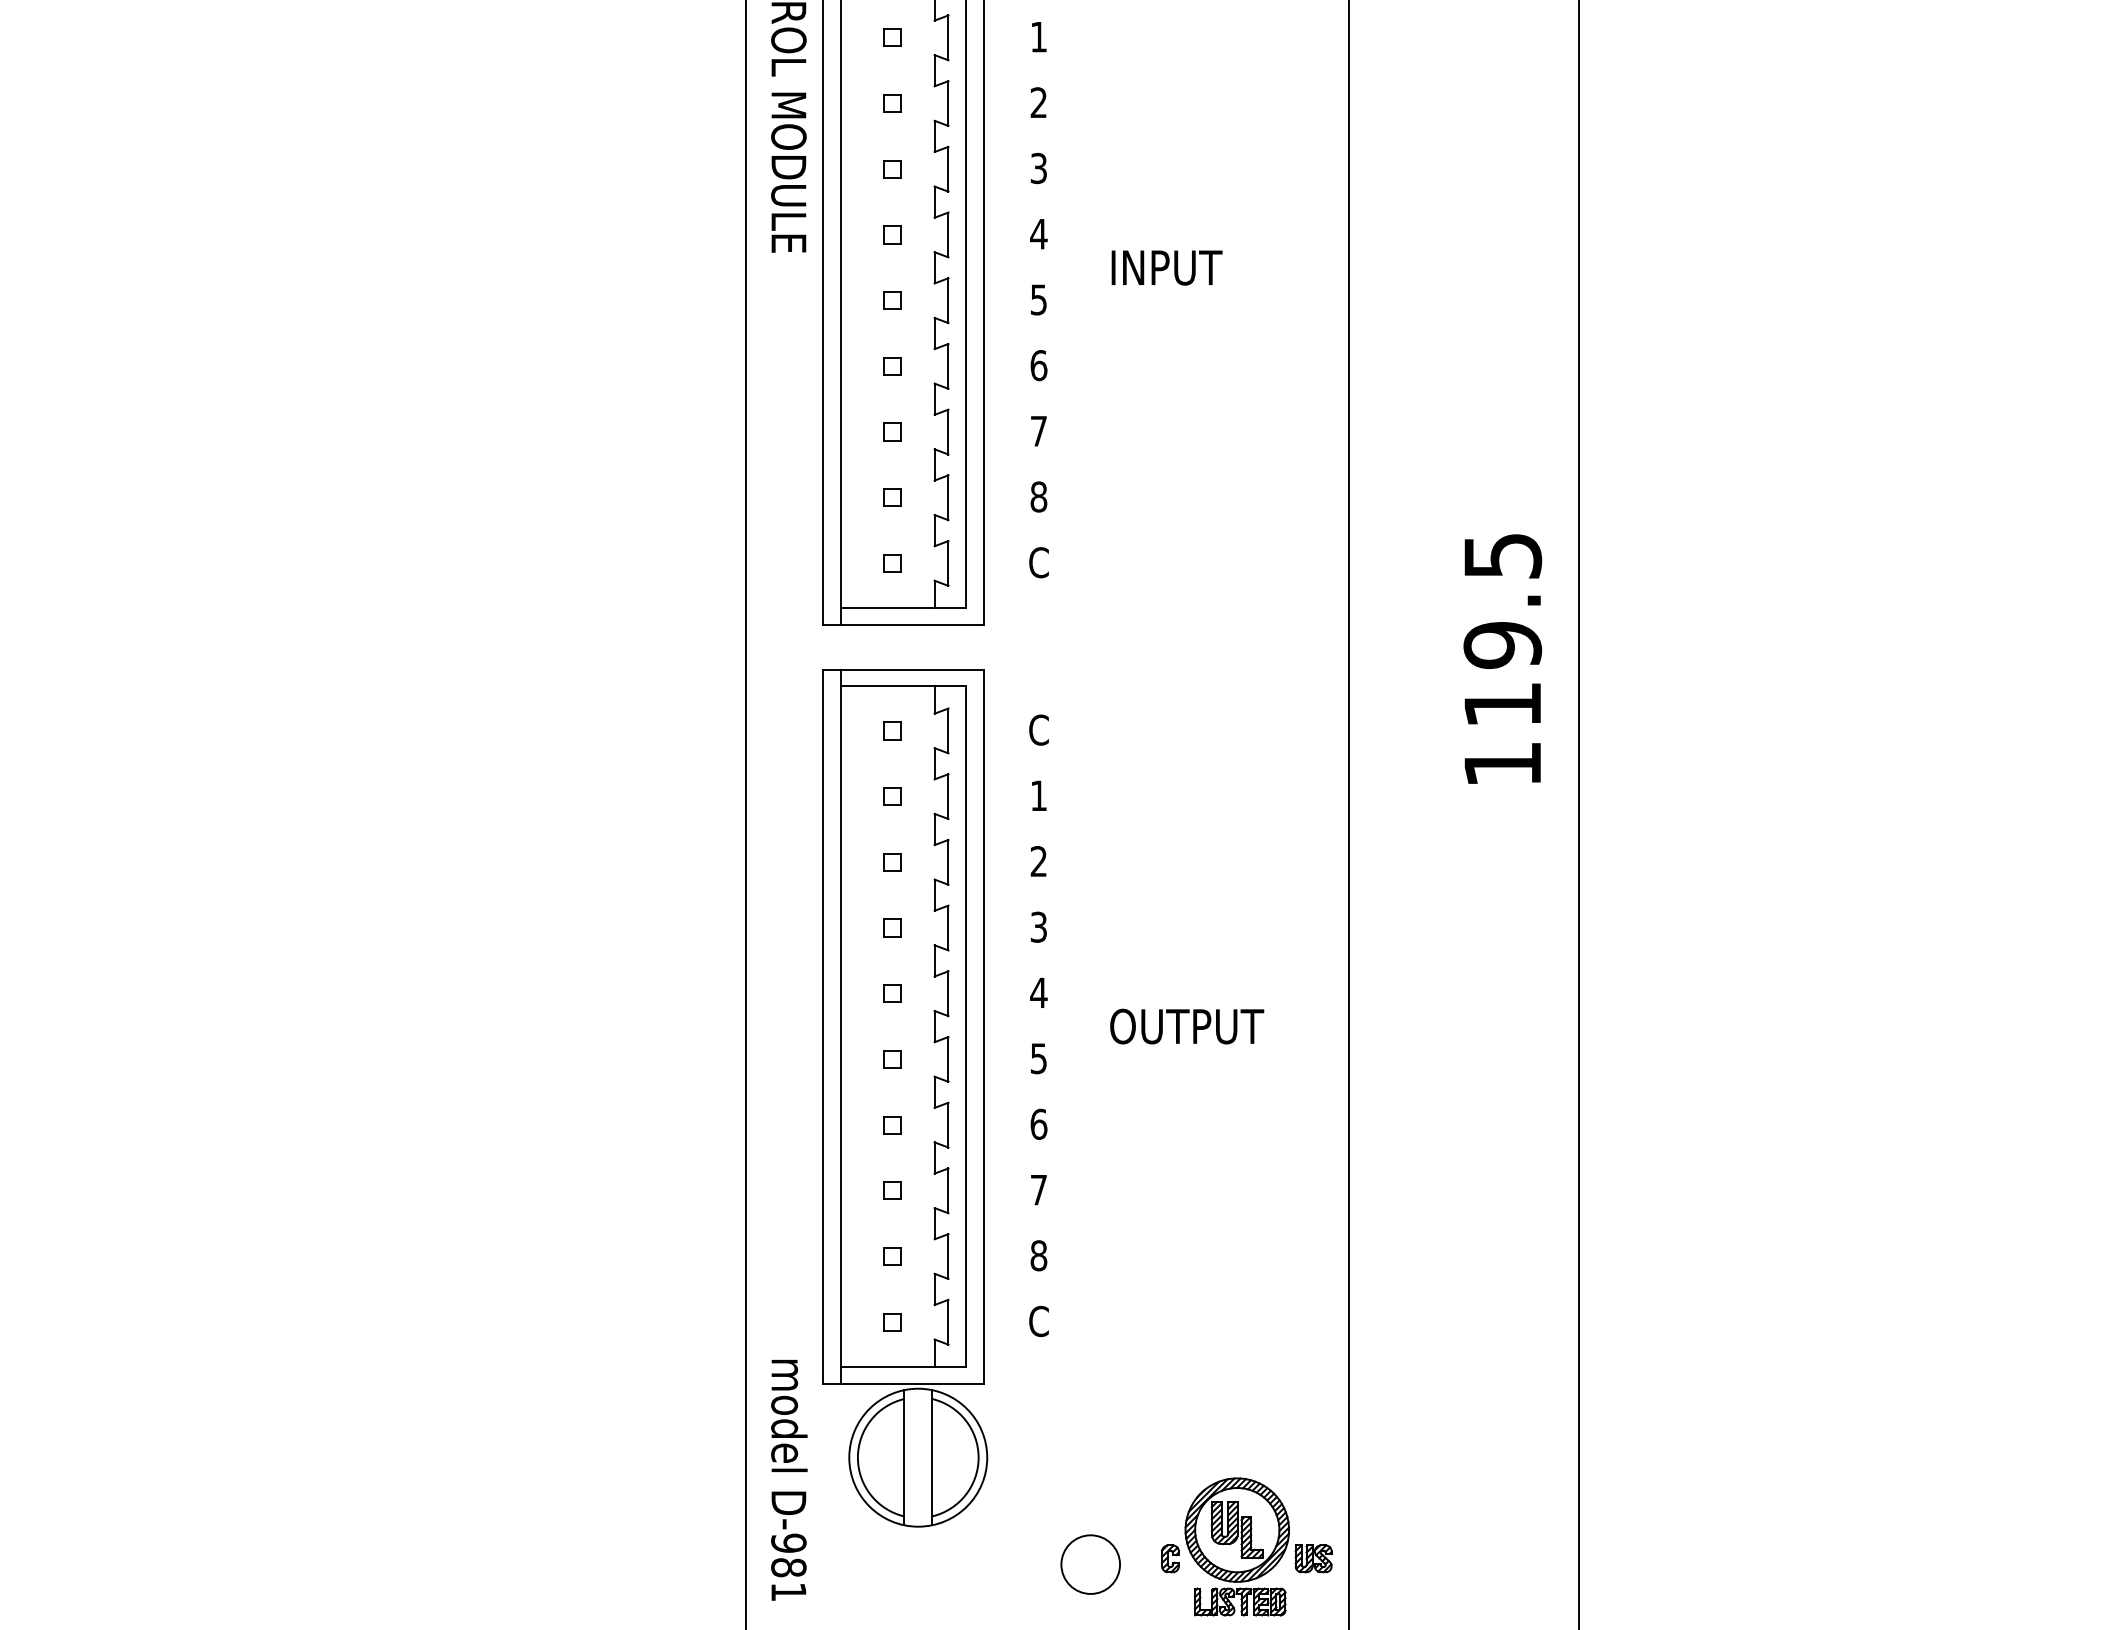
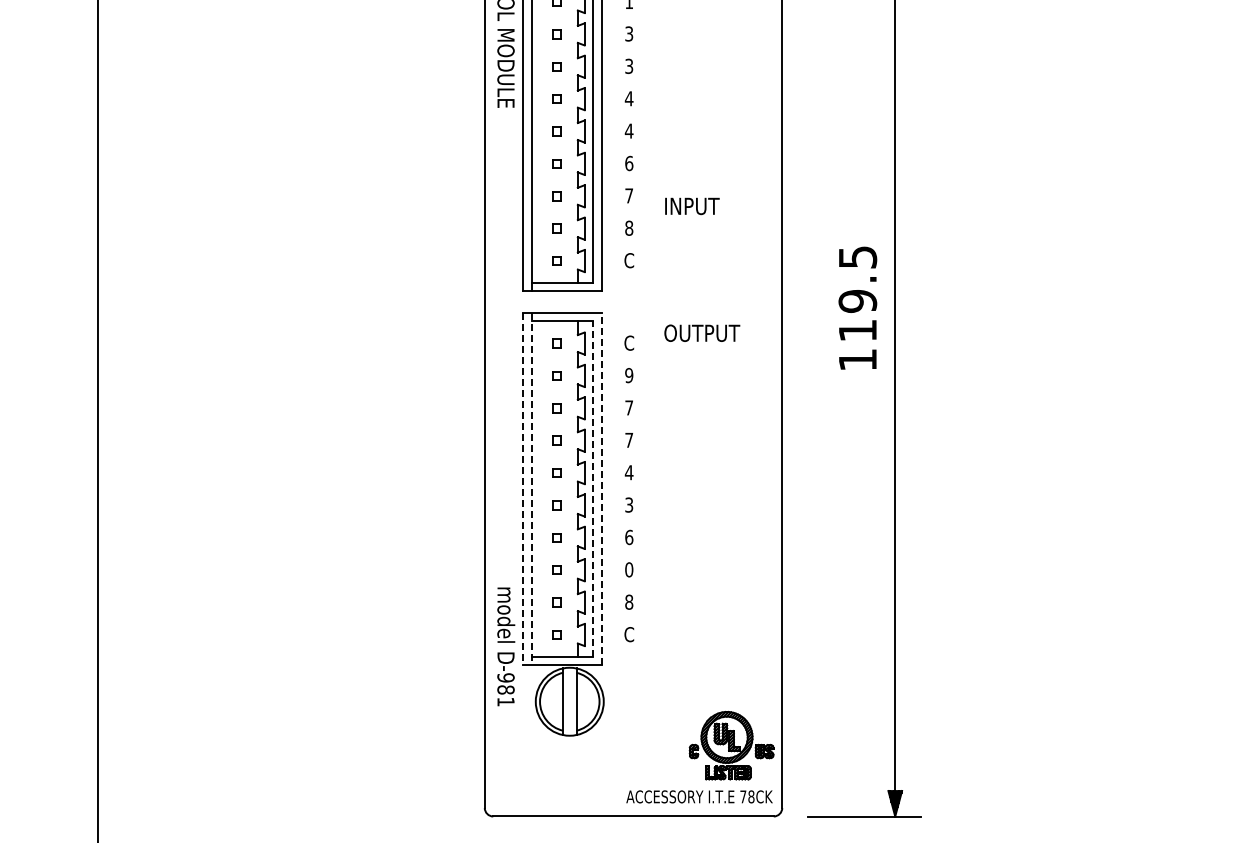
text: (1039, 101) -> (629, 33), 2 -> 3
text: (1167, 268) -> (692, 206), moved
text: (1037, 298) -> (628, 130), 5 -> 4
text: (1039, 795) -> (629, 375), 1 -> 9
text: (1037, 860) -> (628, 407), 2 -> 7
text: (1039, 925) -> (629, 439), 3 -> 7
text: (1187, 1024) -> (702, 332), moved
line: (824, 1027) -> (523, 489), solid -> dashed
line: (840, 1027) -> (531, 489), solid -> dashed
line: (966, 1027) -> (593, 489), solid -> dashed
line: (984, 1027) -> (602, 489), solid -> dashed
text: (1039, 1057) -> (629, 504), 5 -> 3
text: (1039, 1189) -> (629, 569), 7 -> 0
text: (789, 1479) -> (506, 646), moved
circle: (1090, 1564) -> (654, 754), removed

